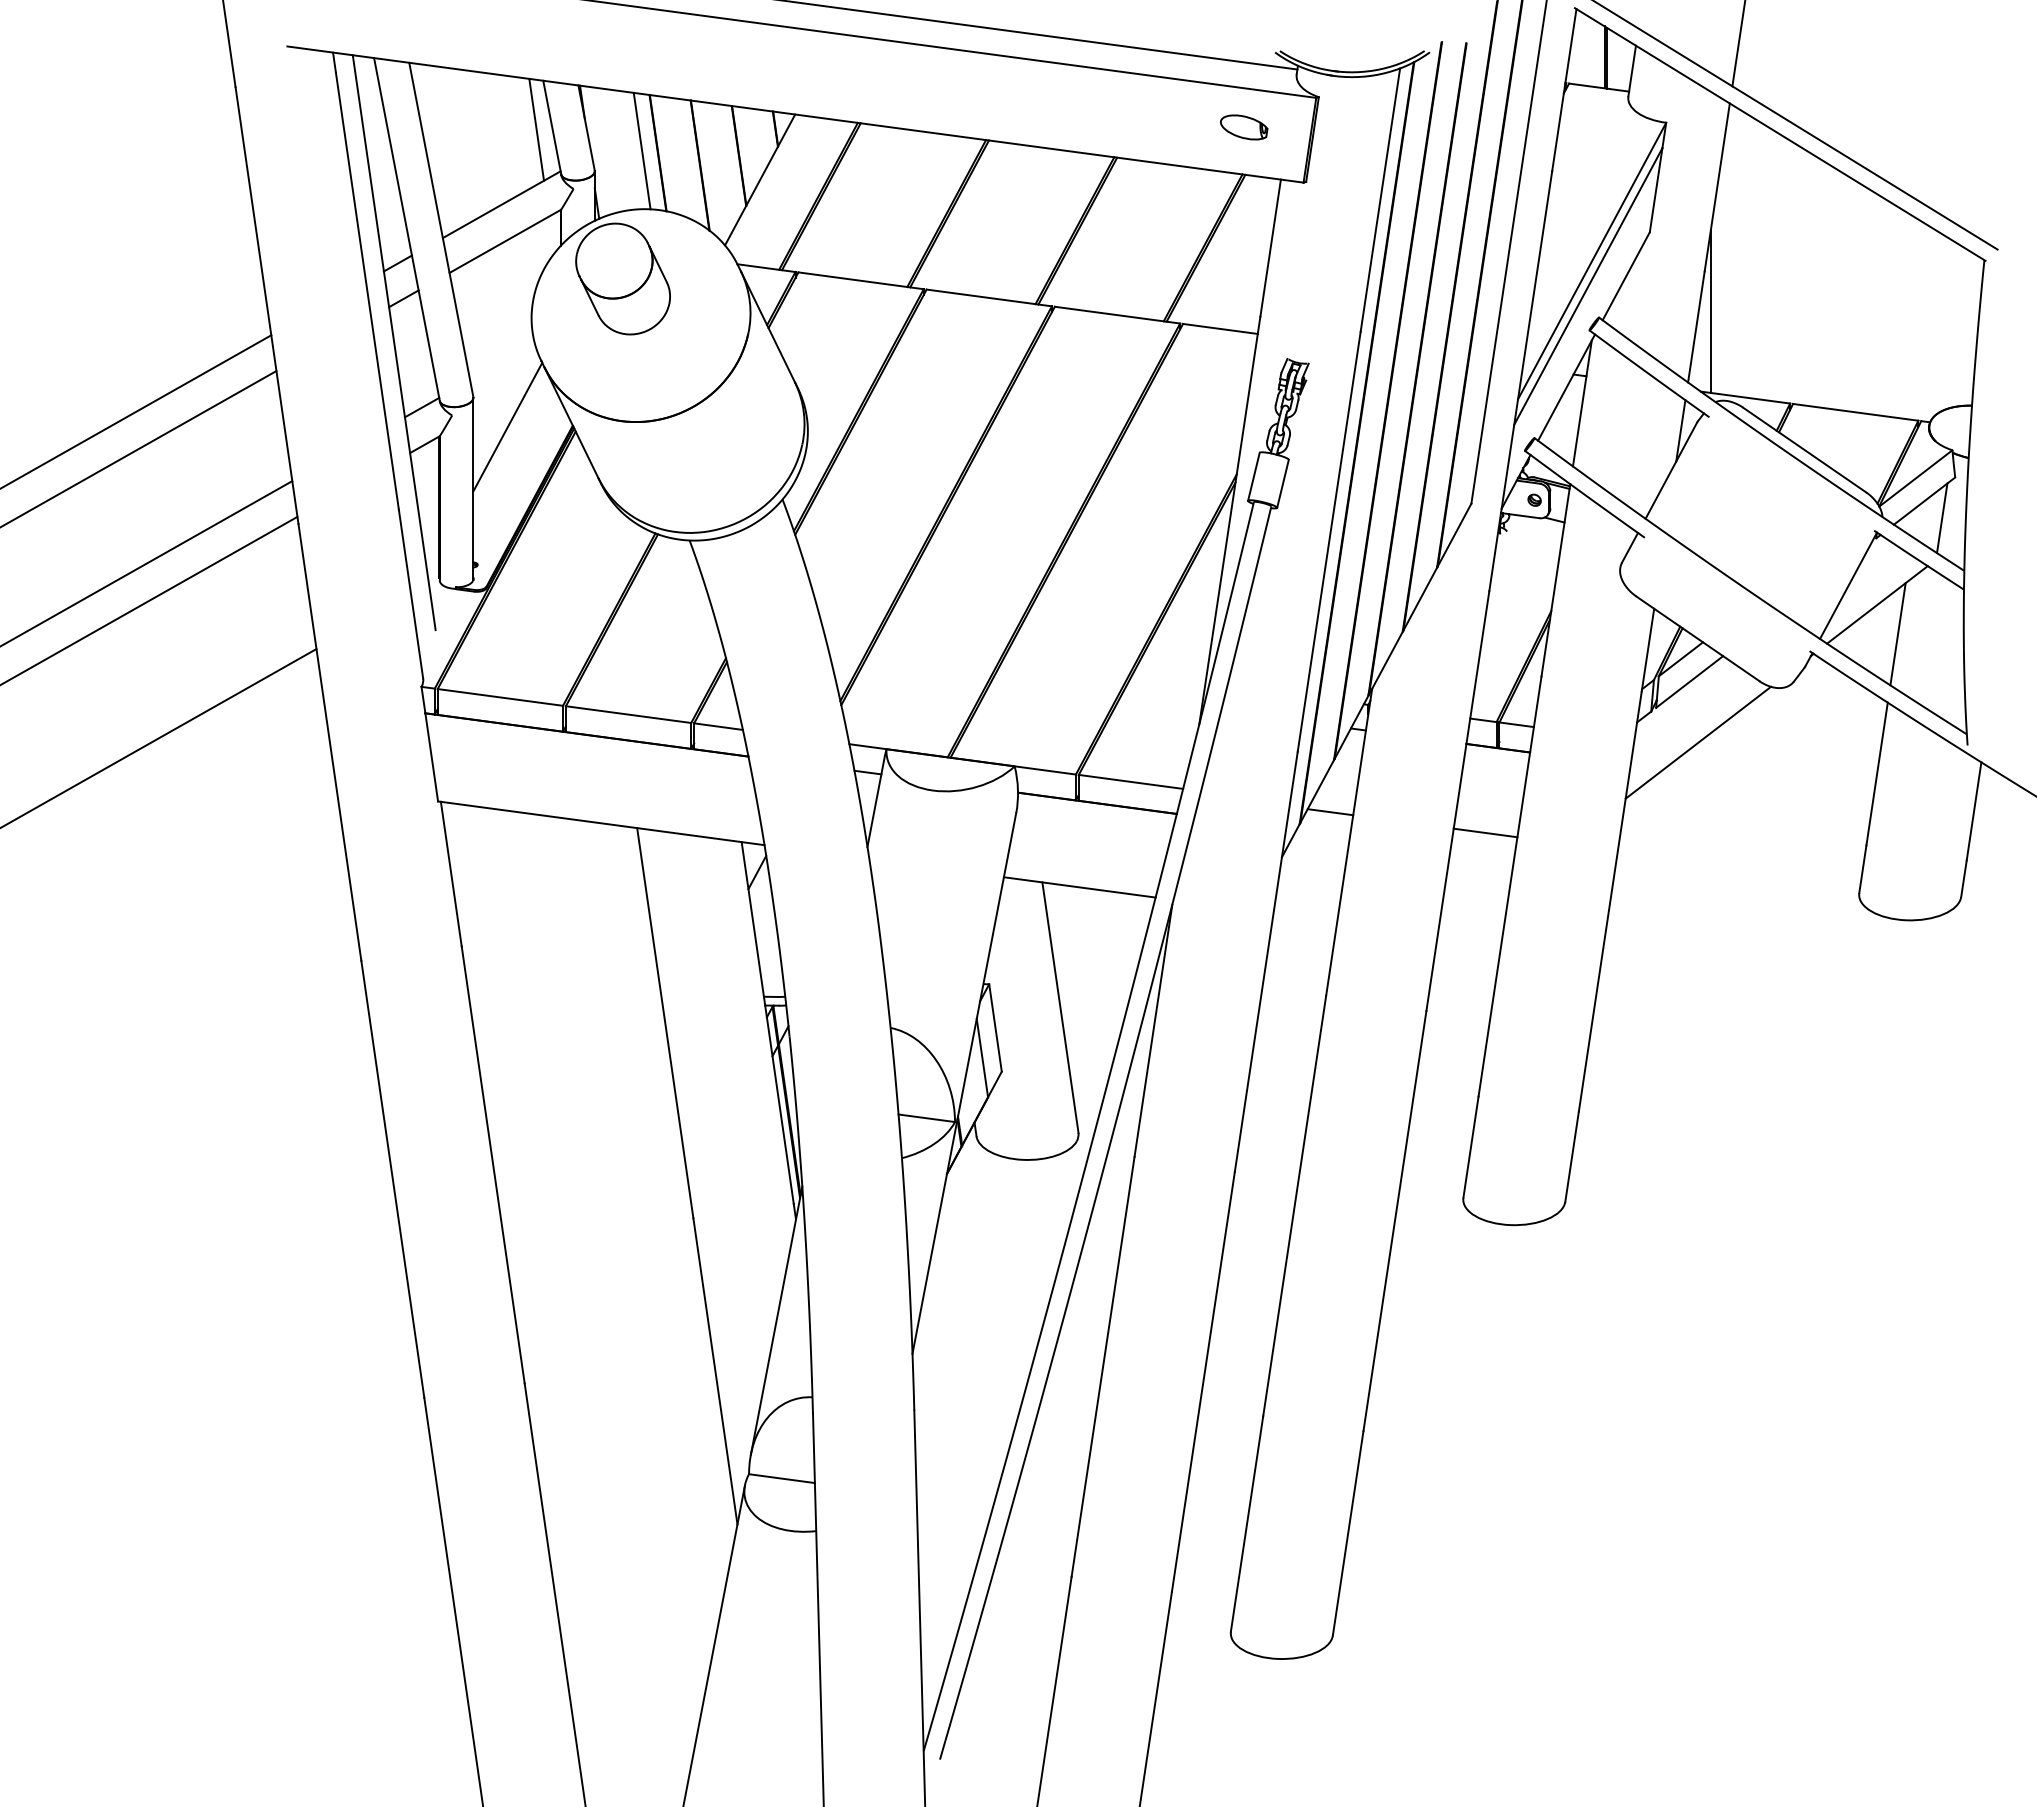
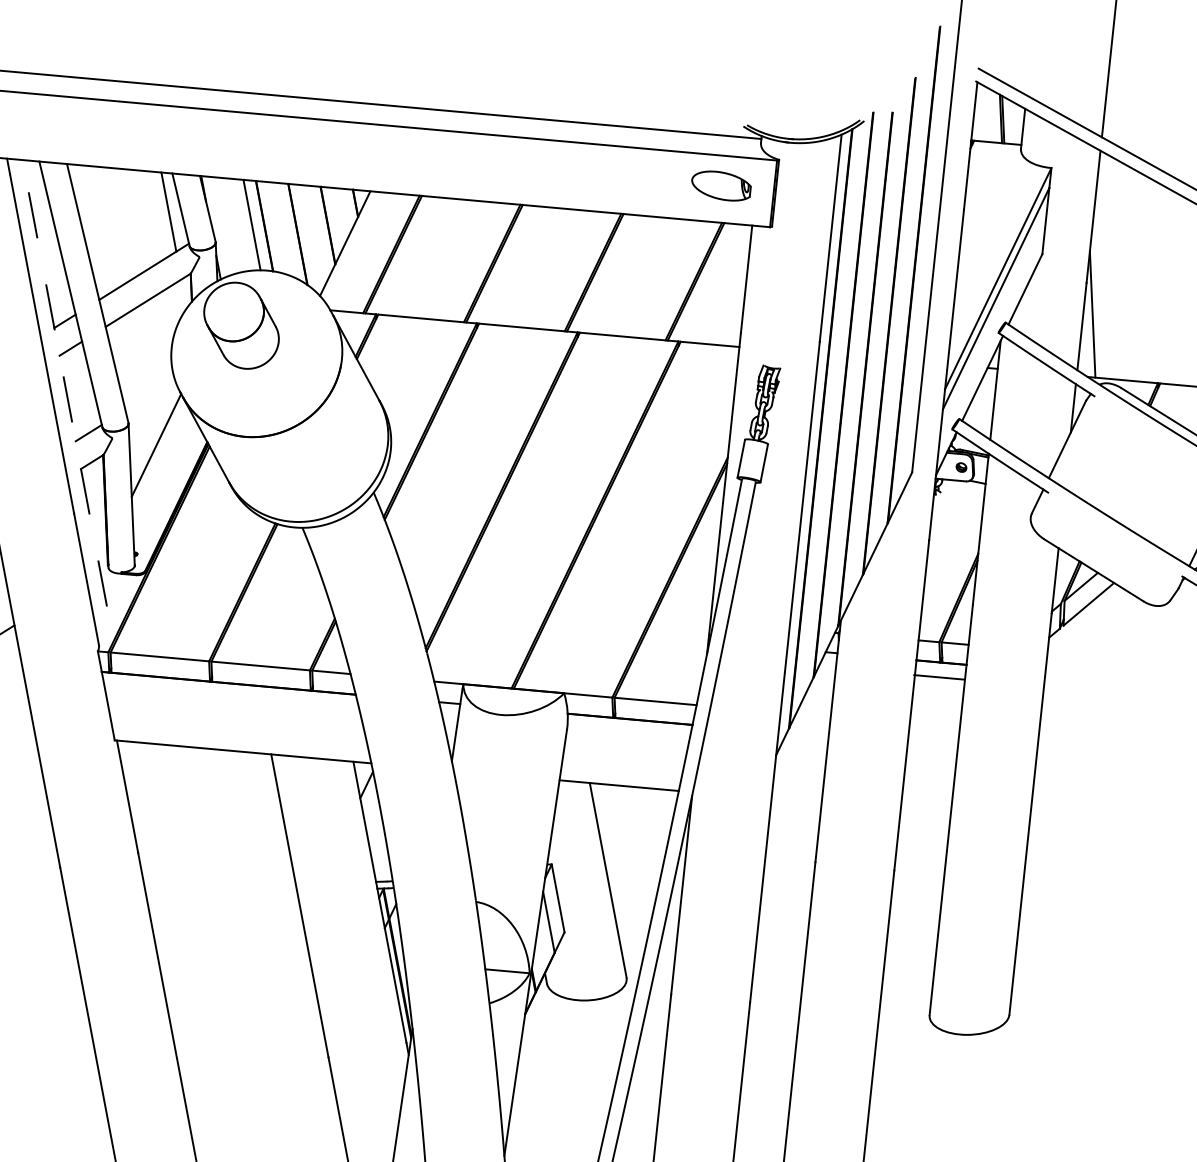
part: (1244, 127) -> (722, 186), size x1.6
line: (394, 342) -> (65, 383), solid -> dashed
line: (1698, 742) -> (1097, 651), removed
line: (1330, 812) -> (812, 718), removed
line: (1485, 832) -> (939, 677), moved

